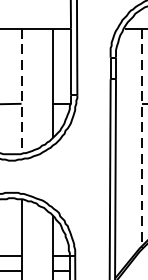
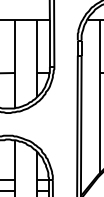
line: (22, 90) -> (15, 63), dashed -> solid
line: (141, 138) -> (99, 97), dashed -> solid

